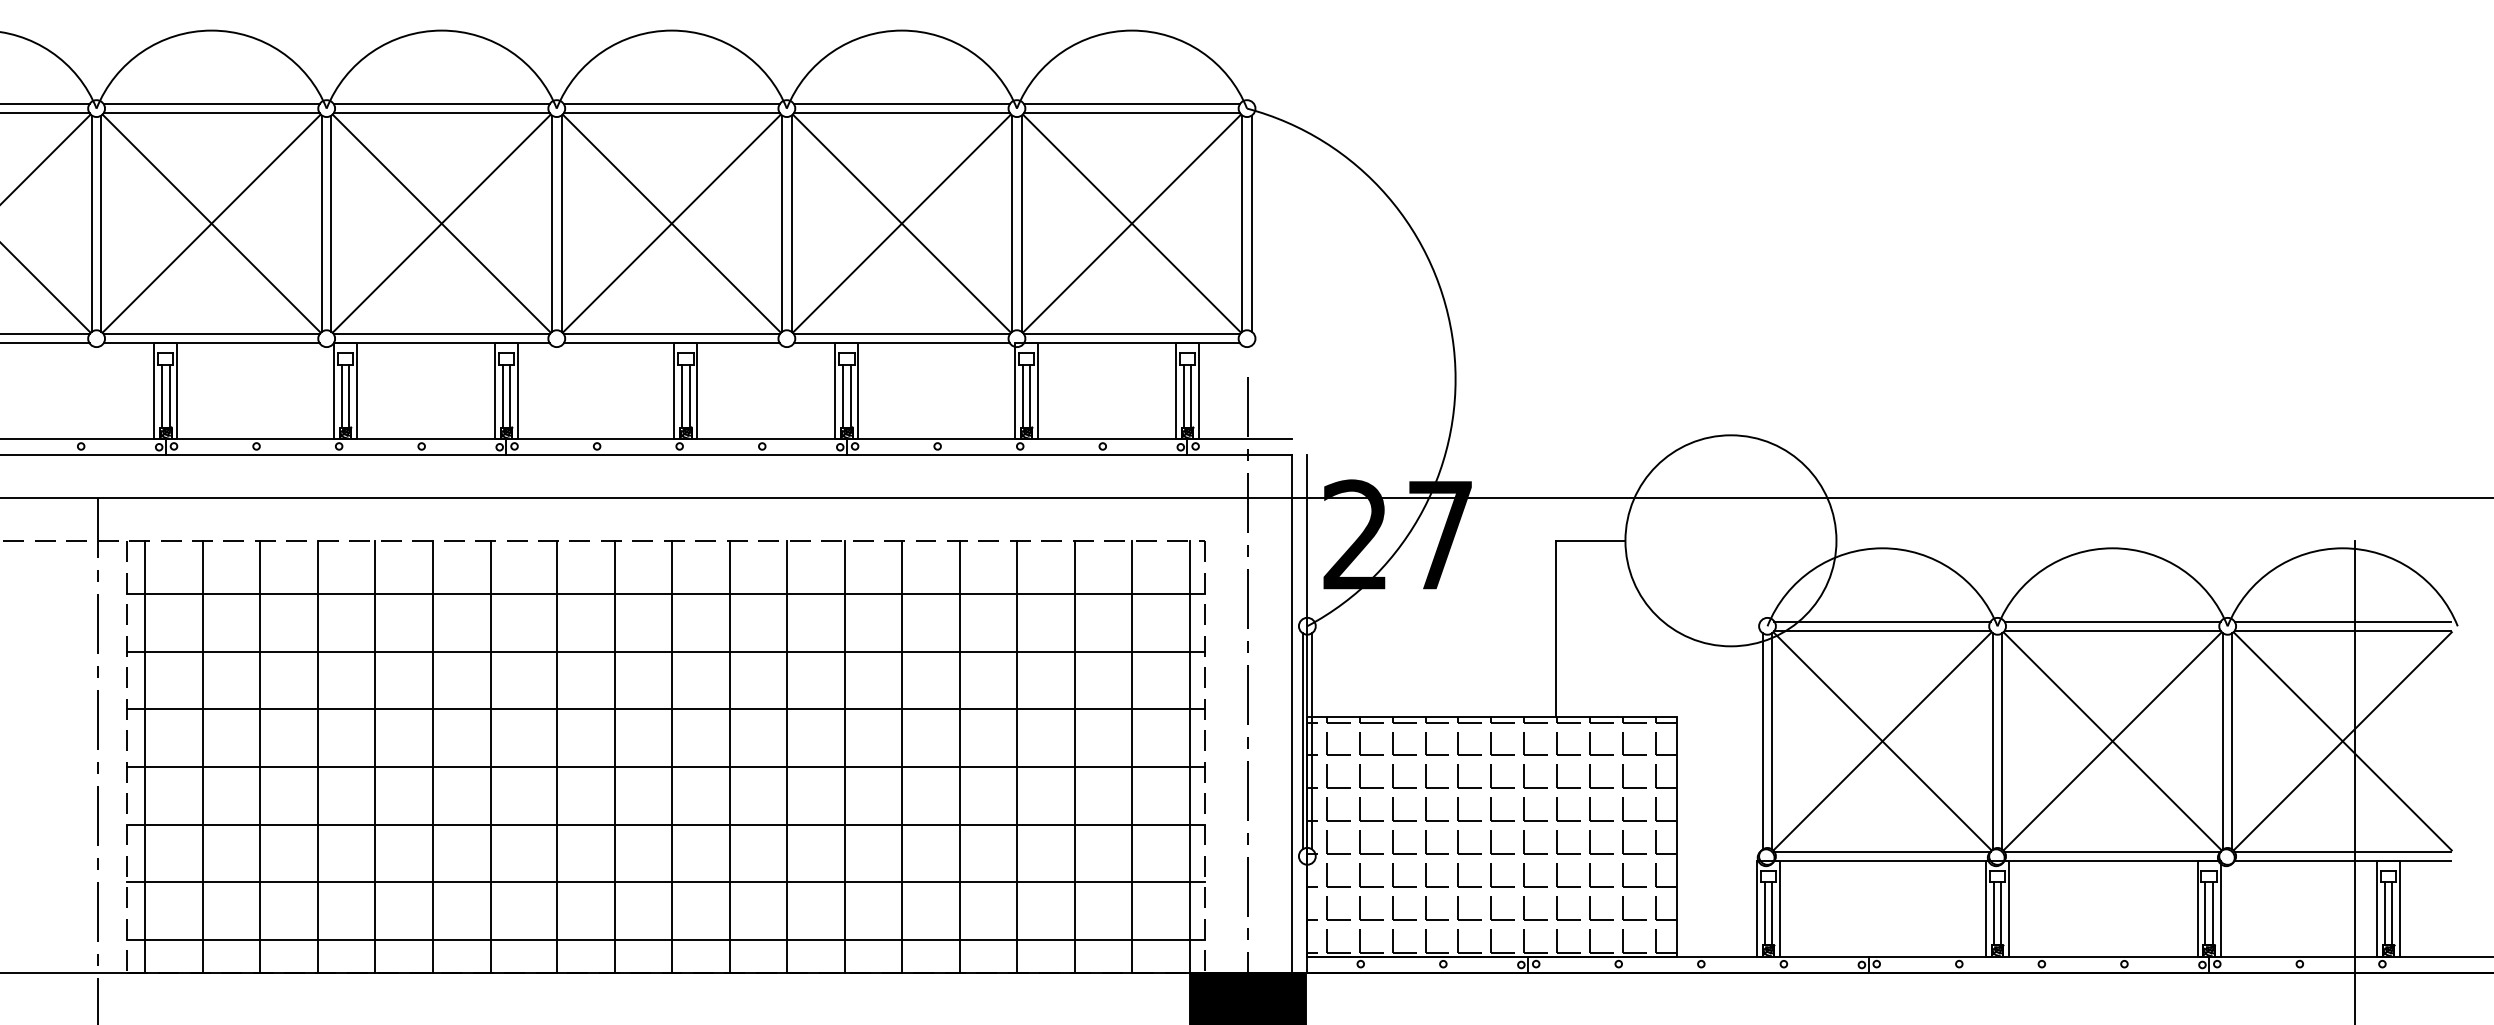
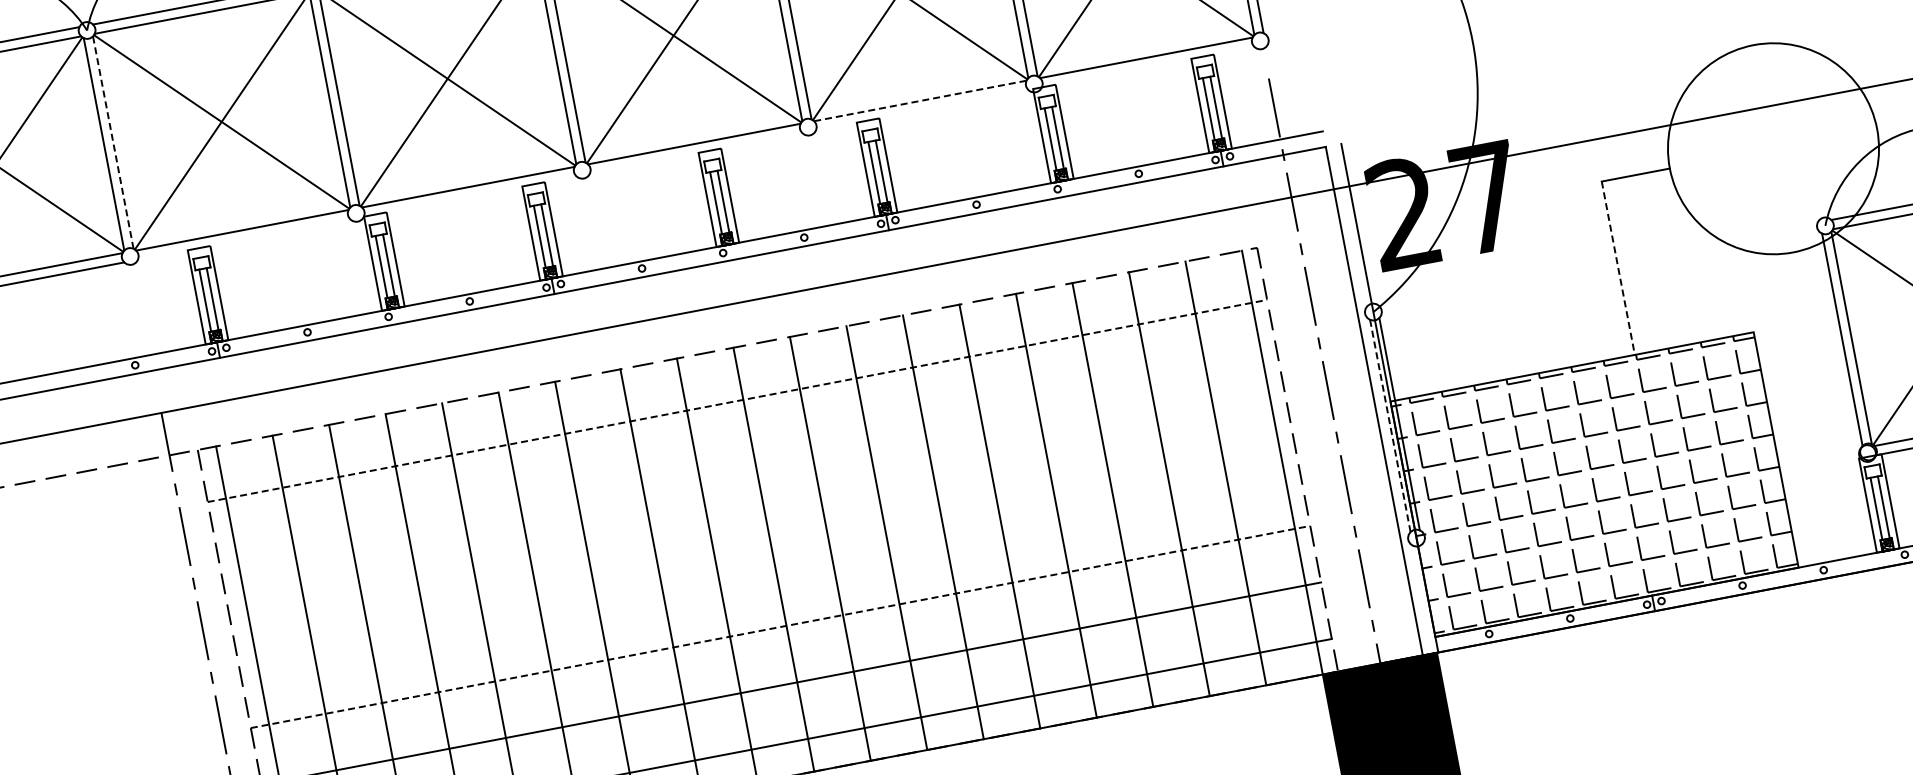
line: (101, 223) -> (113, 142), solid -> dashed
line: (902, 333) -> (920, 100), solid -> dashed
line: (211, 343) -> (243, 239), removed
line: (441, 343) -> (469, 196), removed
line: (671, 343) -> (695, 153), removed
line: (901, 343) -> (921, 110), removed
line: (1131, 343) -> (1147, 67), removed
line: (666, 594) -> (737, 400), solid -> dashed
line: (1556, 629) -> (1618, 268), solid -> dashed
line: (665, 651) -> (747, 457), removed
line: (665, 709) -> (758, 514), removed
line: (1302, 740) -> (1390, 425), solid -> dashed
line: (665, 767) -> (769, 571), removed
line: (666, 824) -> (781, 626), solid -> dashed

